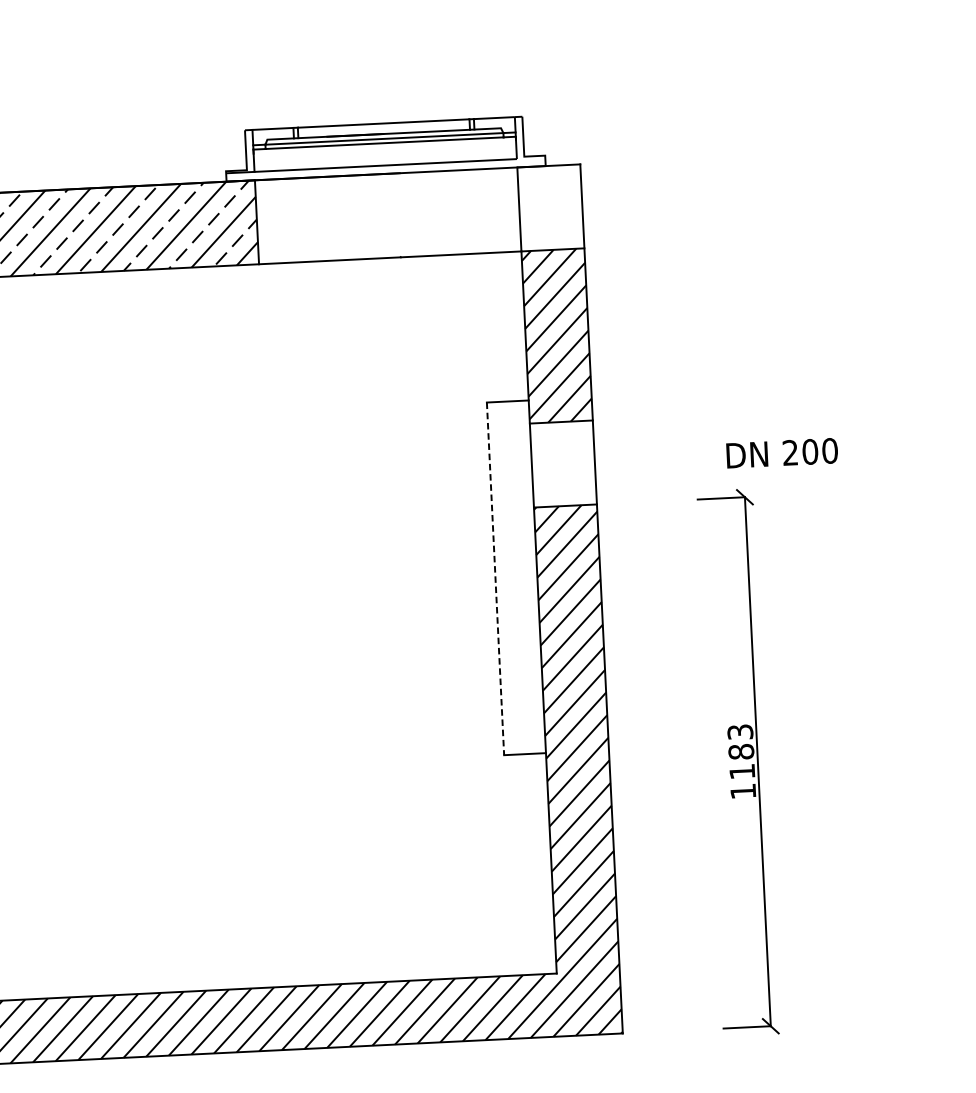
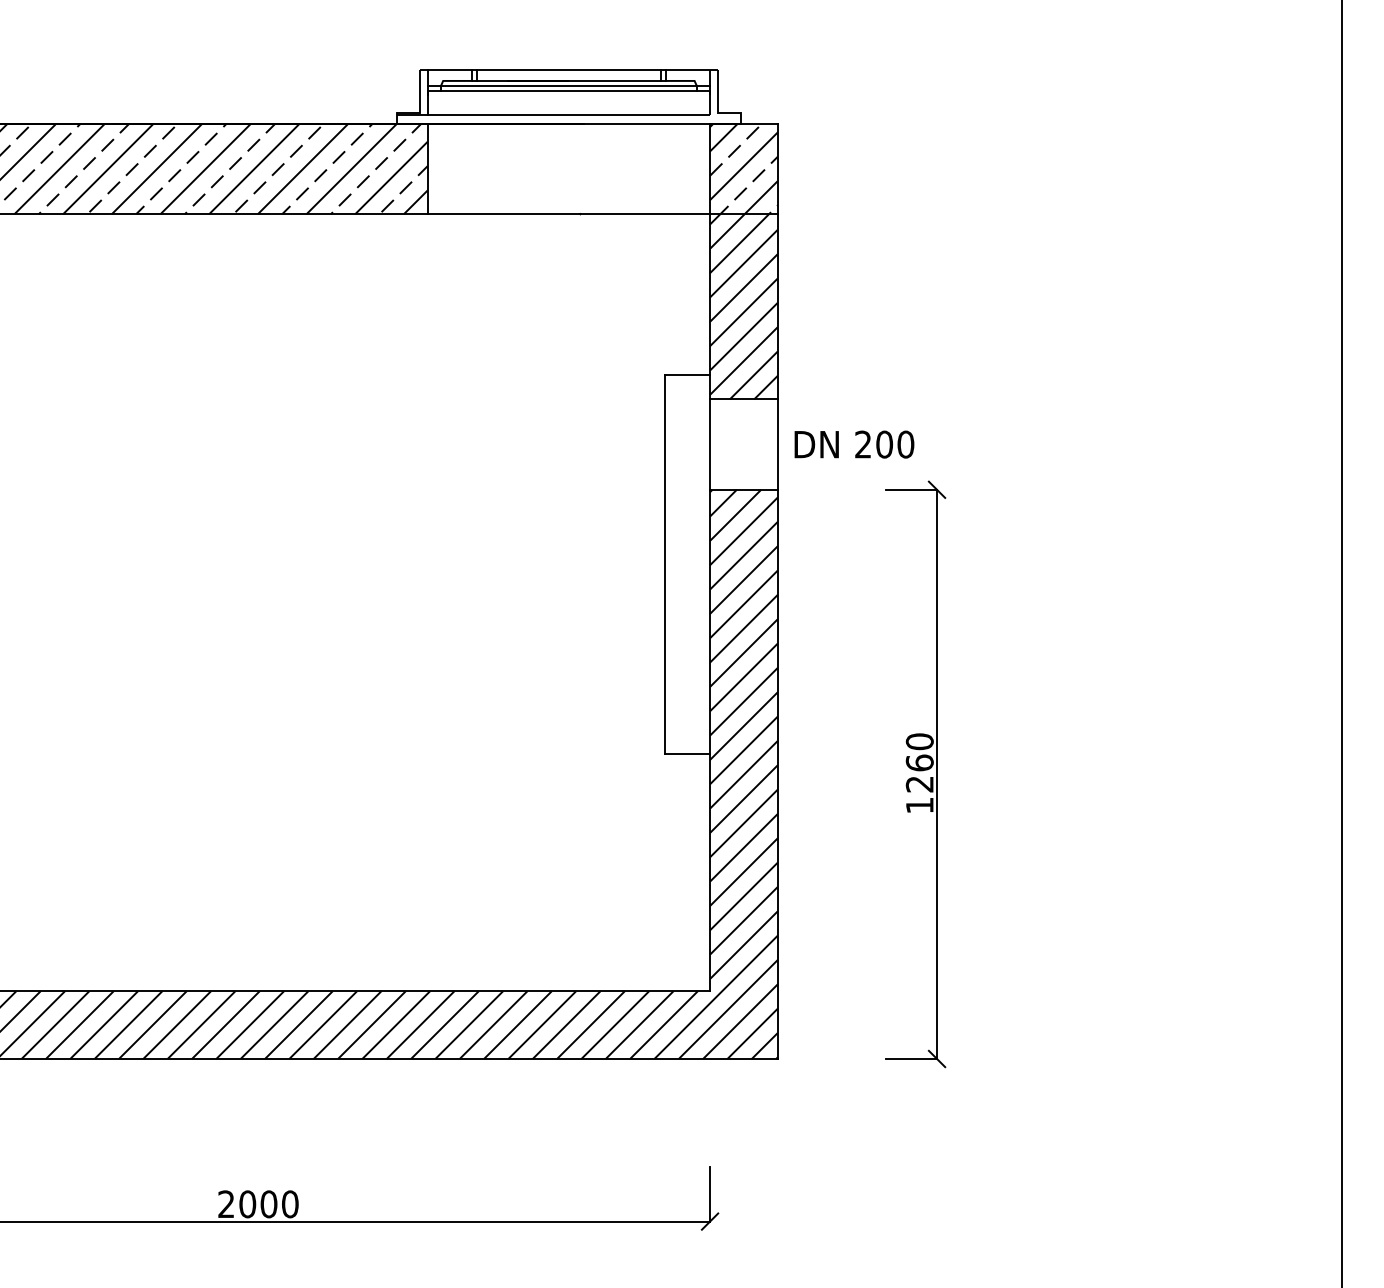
hatch: (550, 207) -> (743, 168), added
text: (782, 453) -> (854, 444), moved
line: (495, 578) -> (665, 564), dashed -> solid
text: (741, 751) -> (919, 762), 1183 -> 1260

